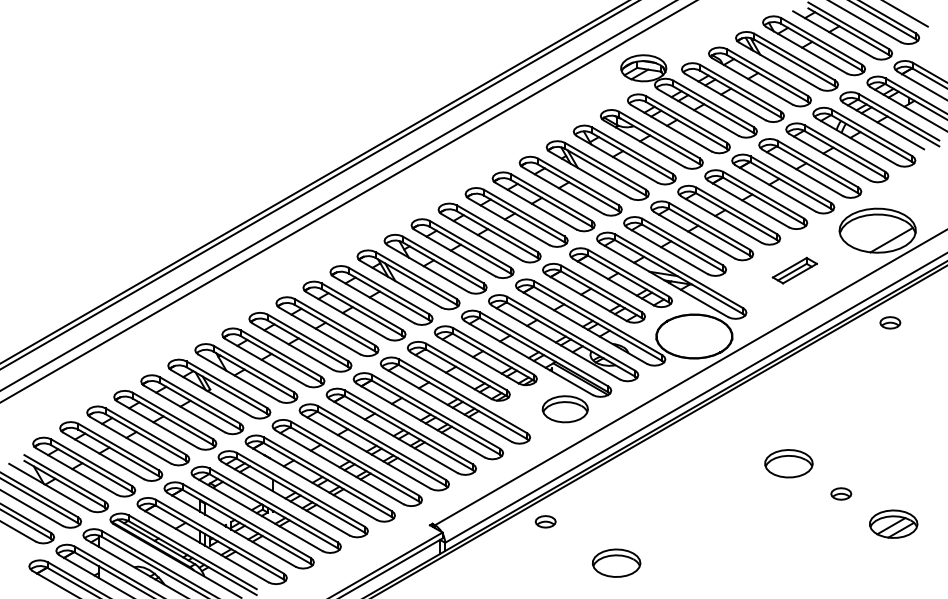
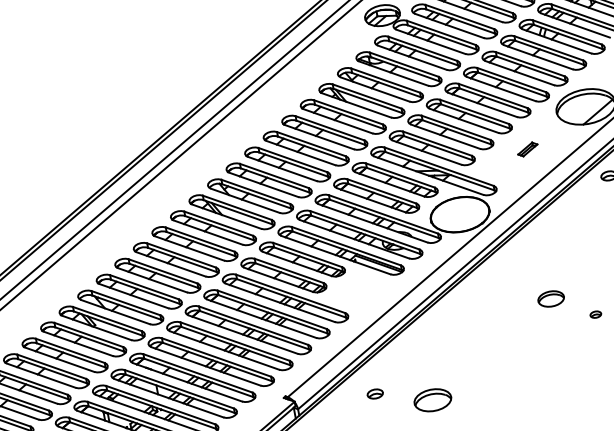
part: (794, 270) -> (527, 149), size x0.6
part: (564, 409) -> (370, 289), removed
part: (788, 463) -> (550, 298), size x0.7
part: (841, 493) -> (595, 314), size x0.7
part: (545, 521) -> (375, 393), moved

